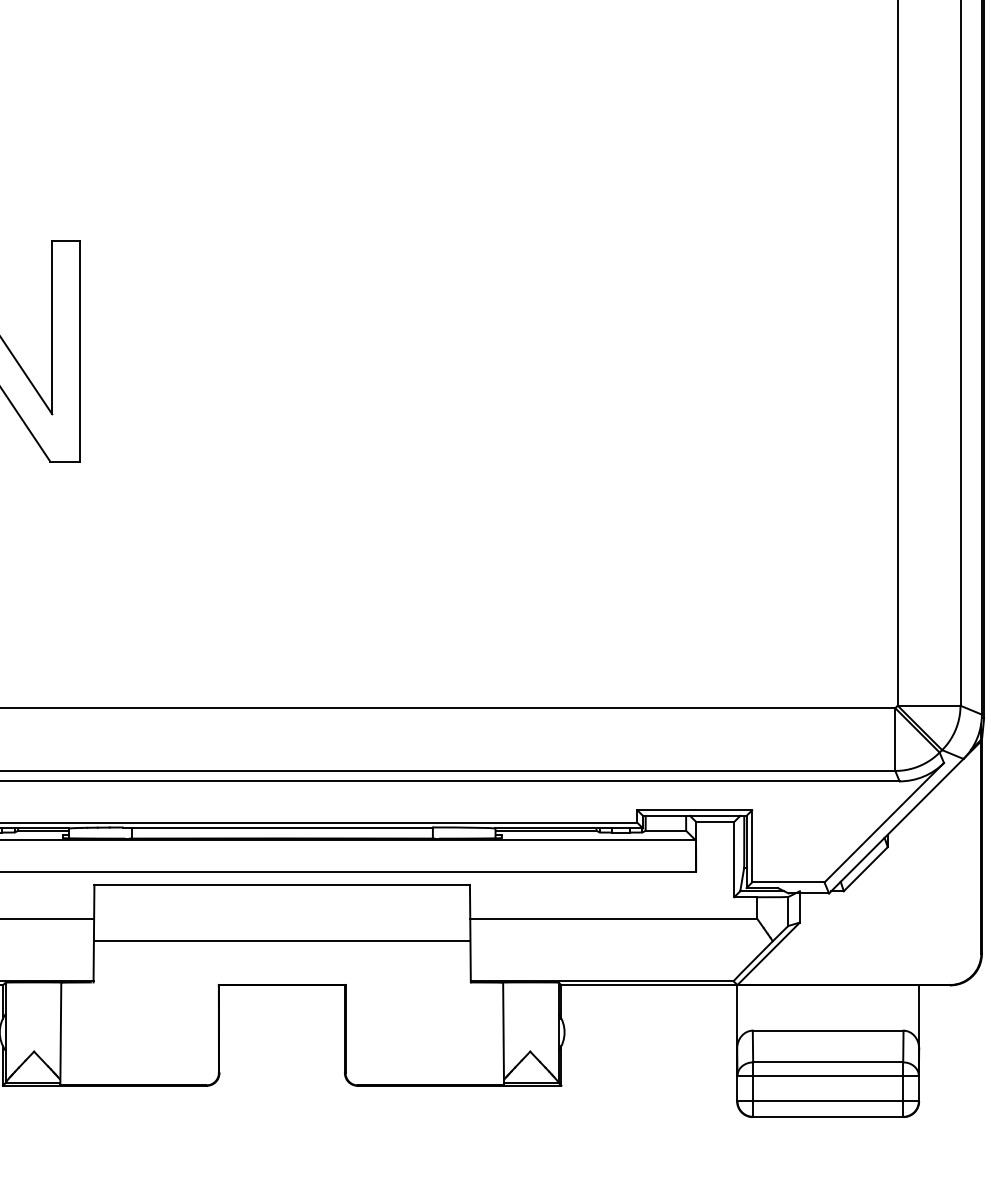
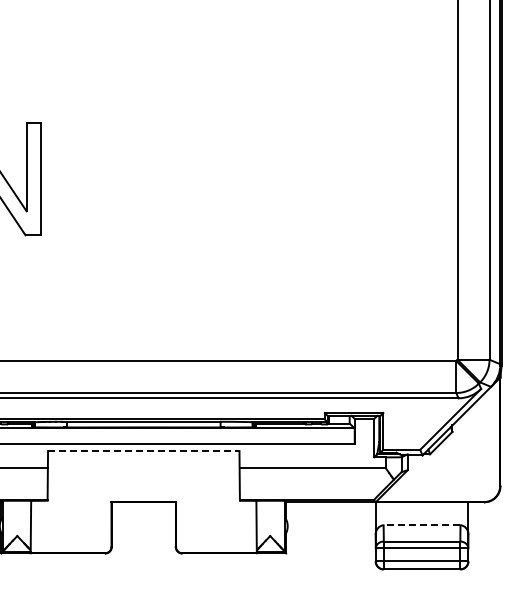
line: (281, 885) -> (143, 451), solid -> dashed
line: (281, 940) -> (143, 479), removed
line: (827, 1030) -> (421, 525), solid -> dashed

